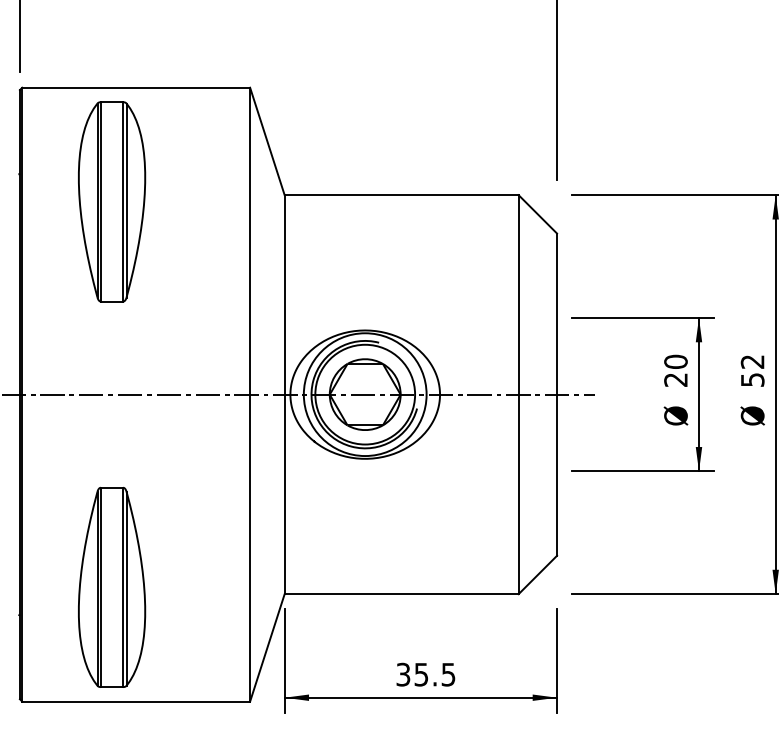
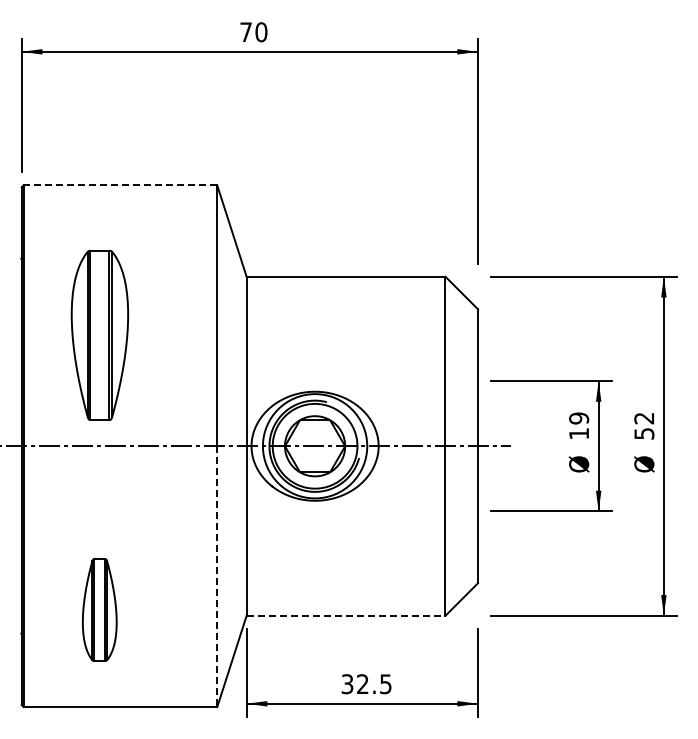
line: (136, 87) -> (120, 185), solid -> dashed
part: (111, 201) -> (99, 335), moved
text: (676, 370) -> (579, 425), 20 -> 19
line: (250, 549) -> (217, 577), solid -> dashed
part: (111, 586) -> (99, 609), size x0.6
line: (402, 593) -> (346, 615), solid -> dashed
text: (421, 675) -> (362, 684), 35.5 -> 32.5

